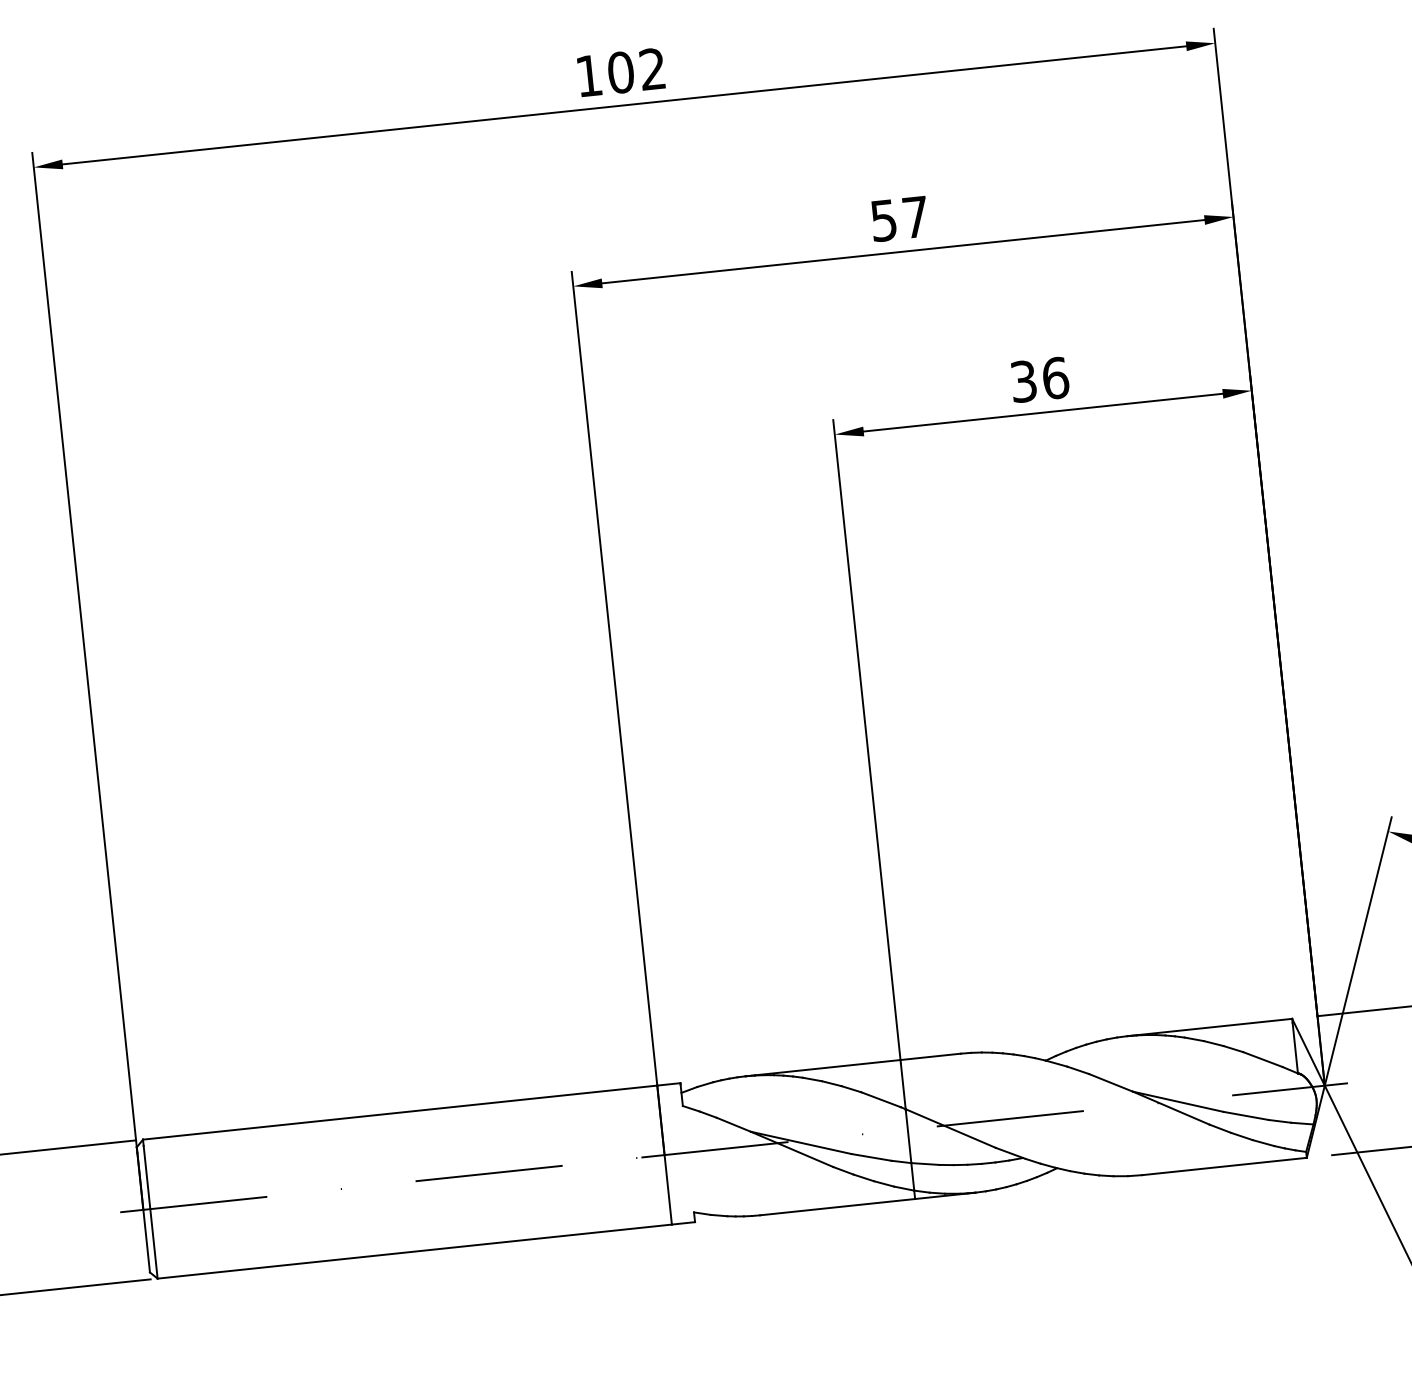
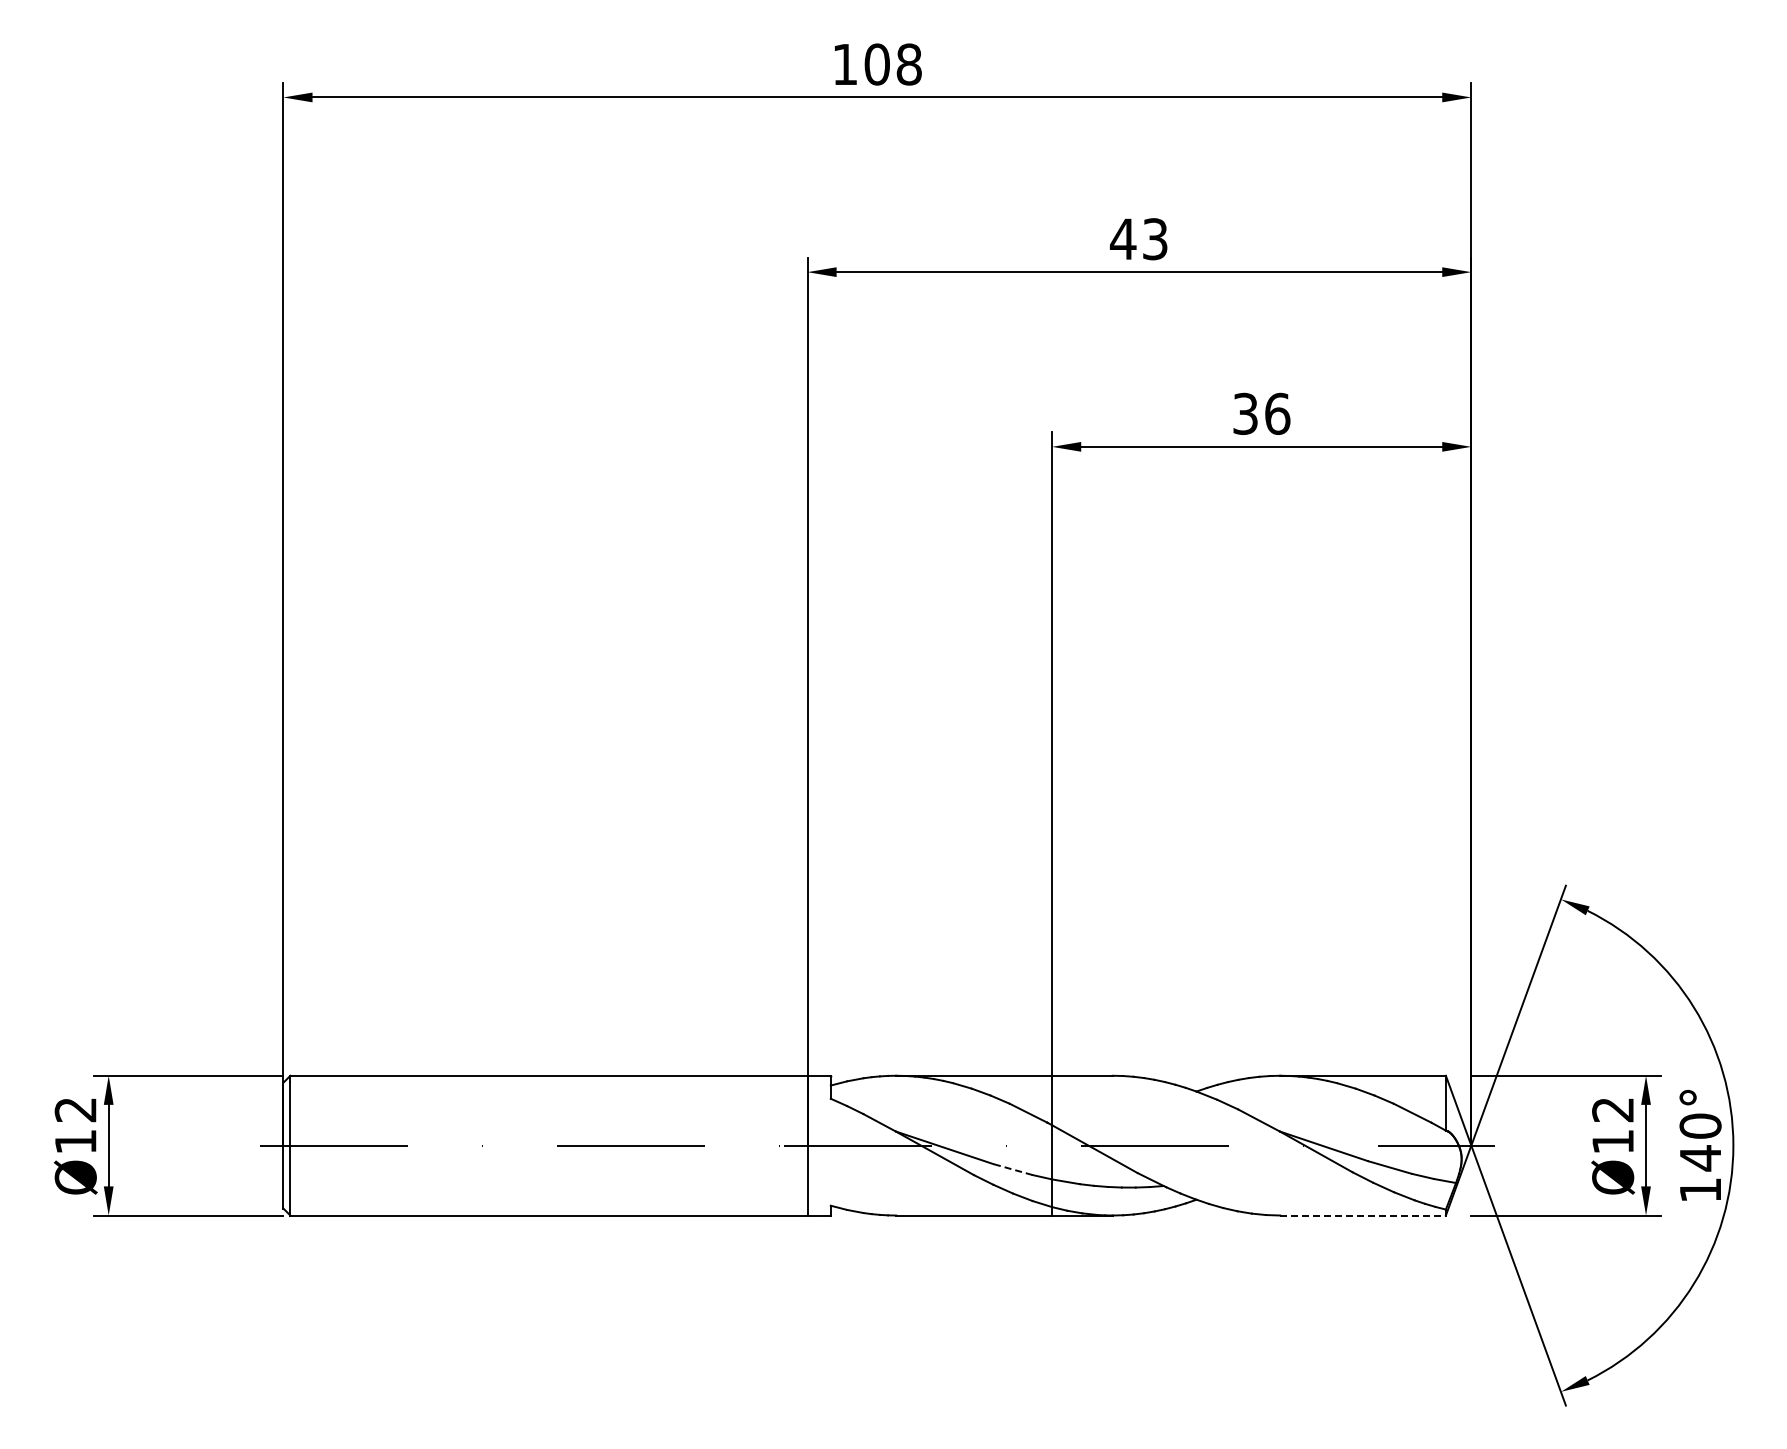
text: (652, 69) -> (908, 64), 102 -> 108
text: (899, 219) -> (1138, 239), 57 -> 43
line: (870, 1157) -> (1012, 1169), solid -> dashed
line: (1224, 1166) -> (1363, 1215), solid -> dashed

